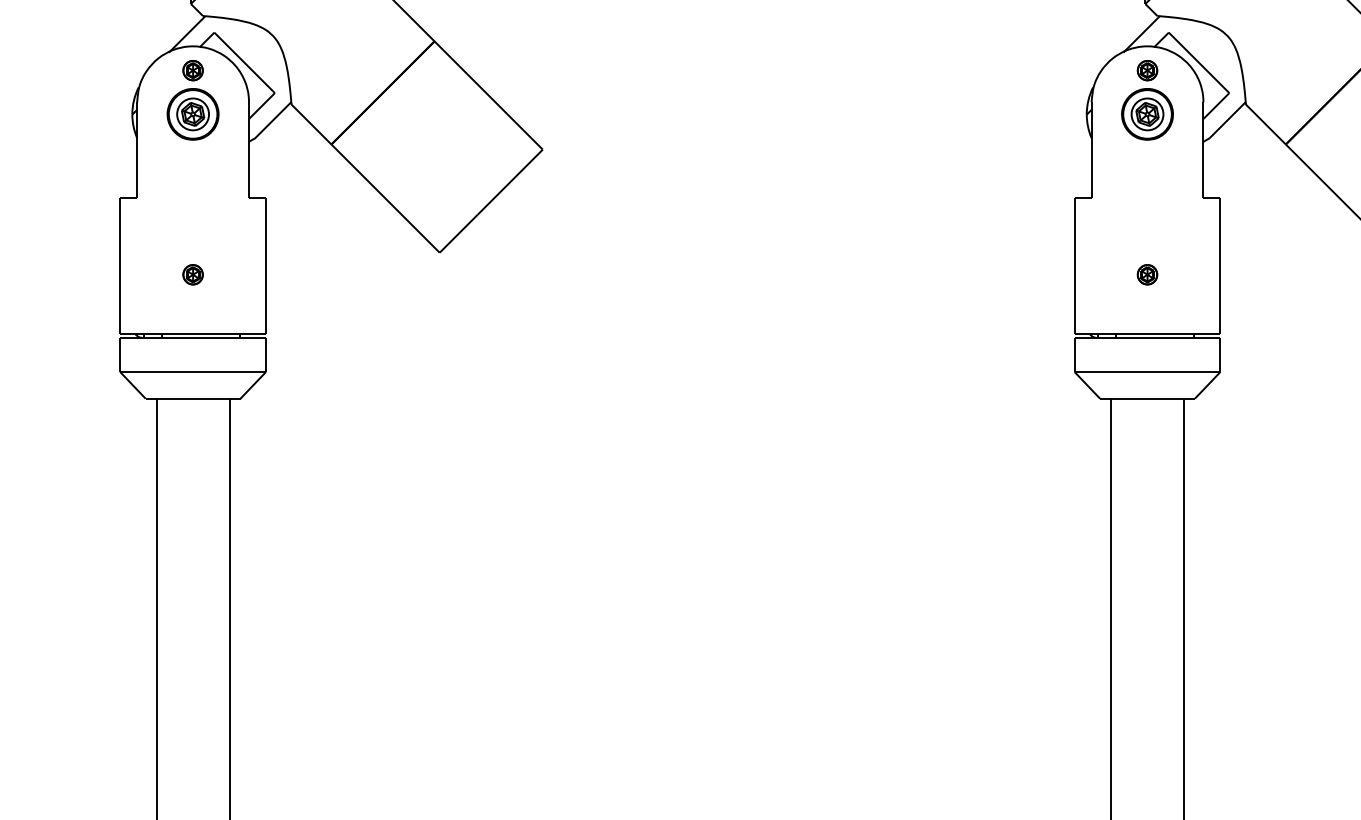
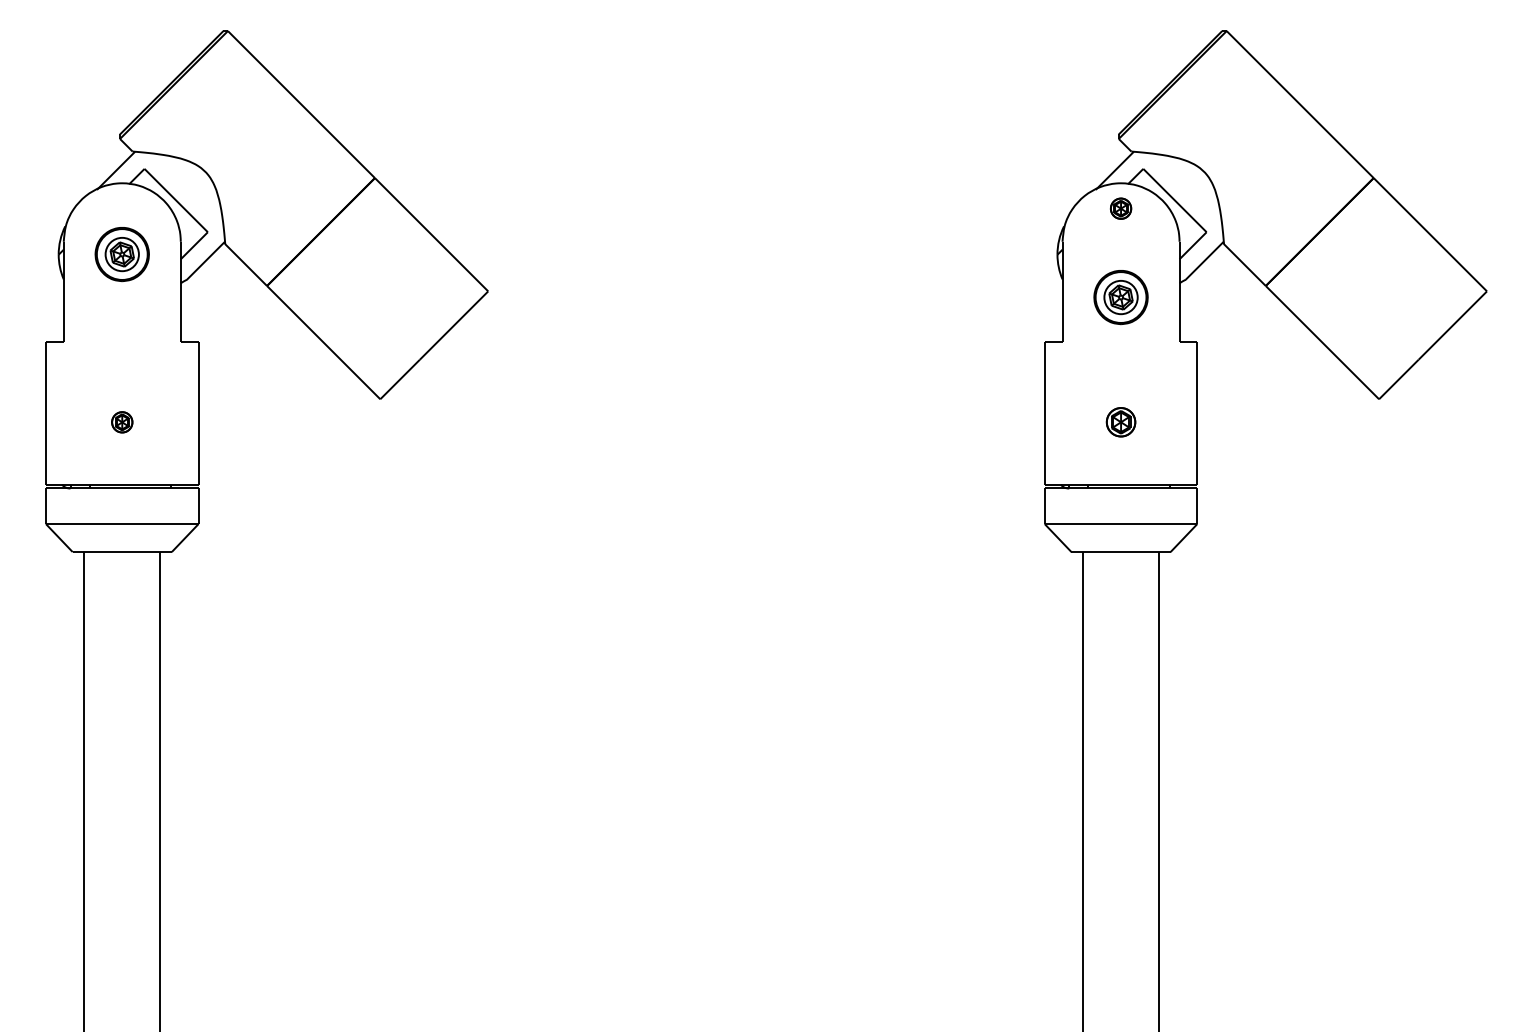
part: (193, 70) -> (122, 208), removed
part: (1147, 114) -> (1120, 297), moved
part: (1147, 274) -> (1120, 422), size x1.4

